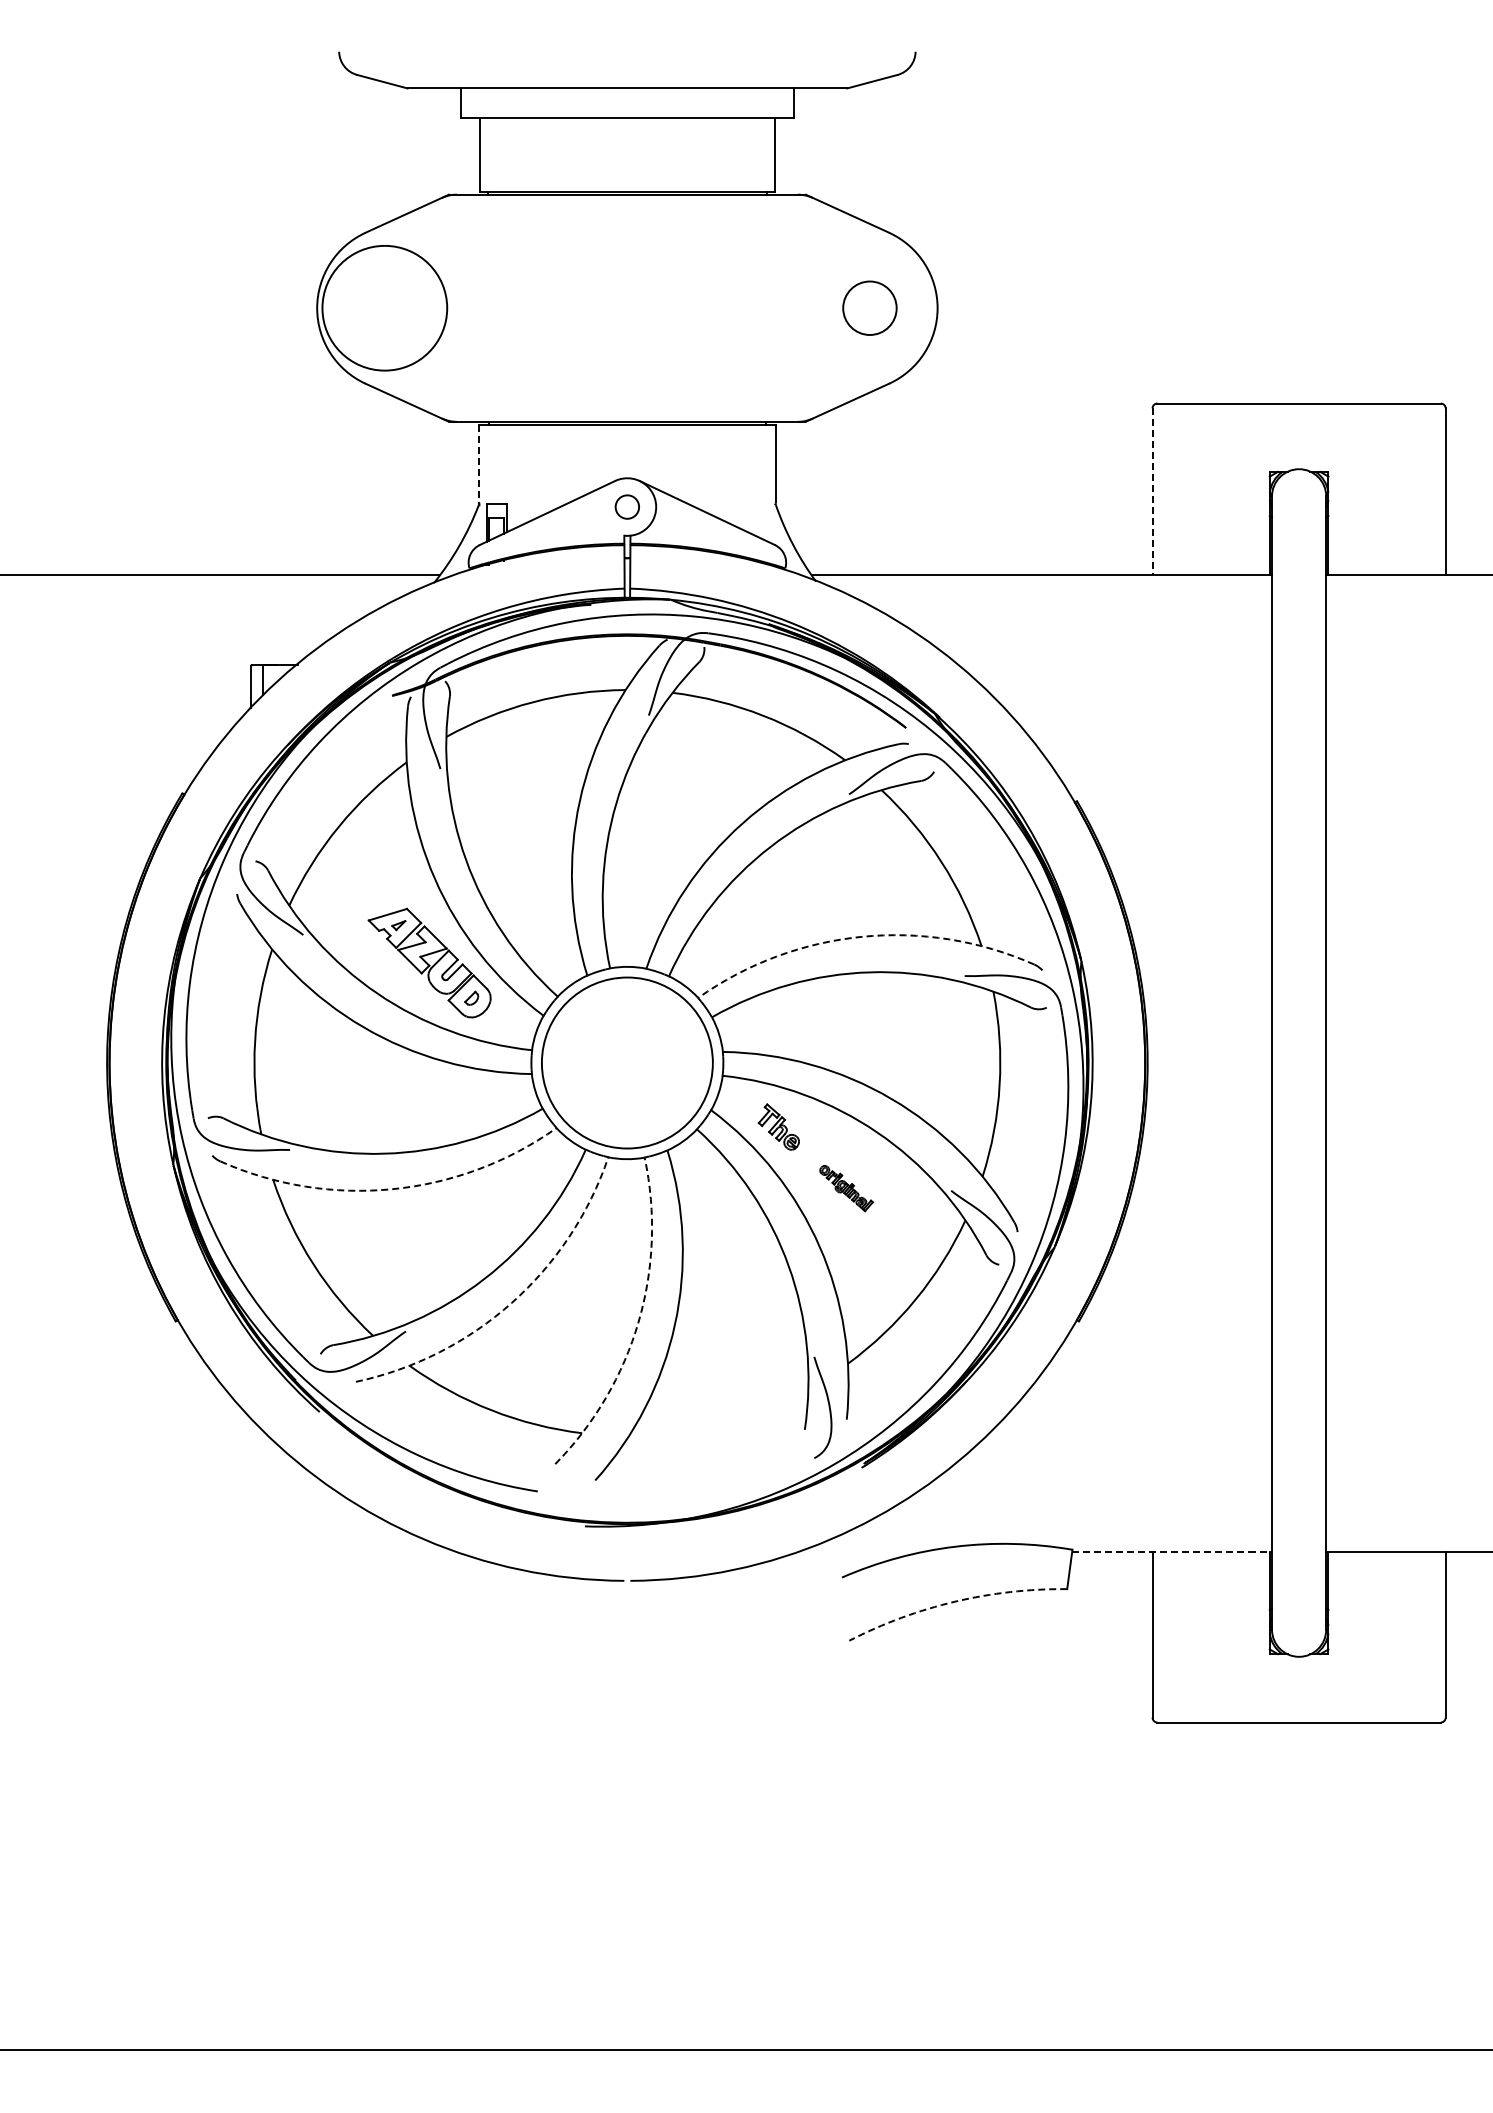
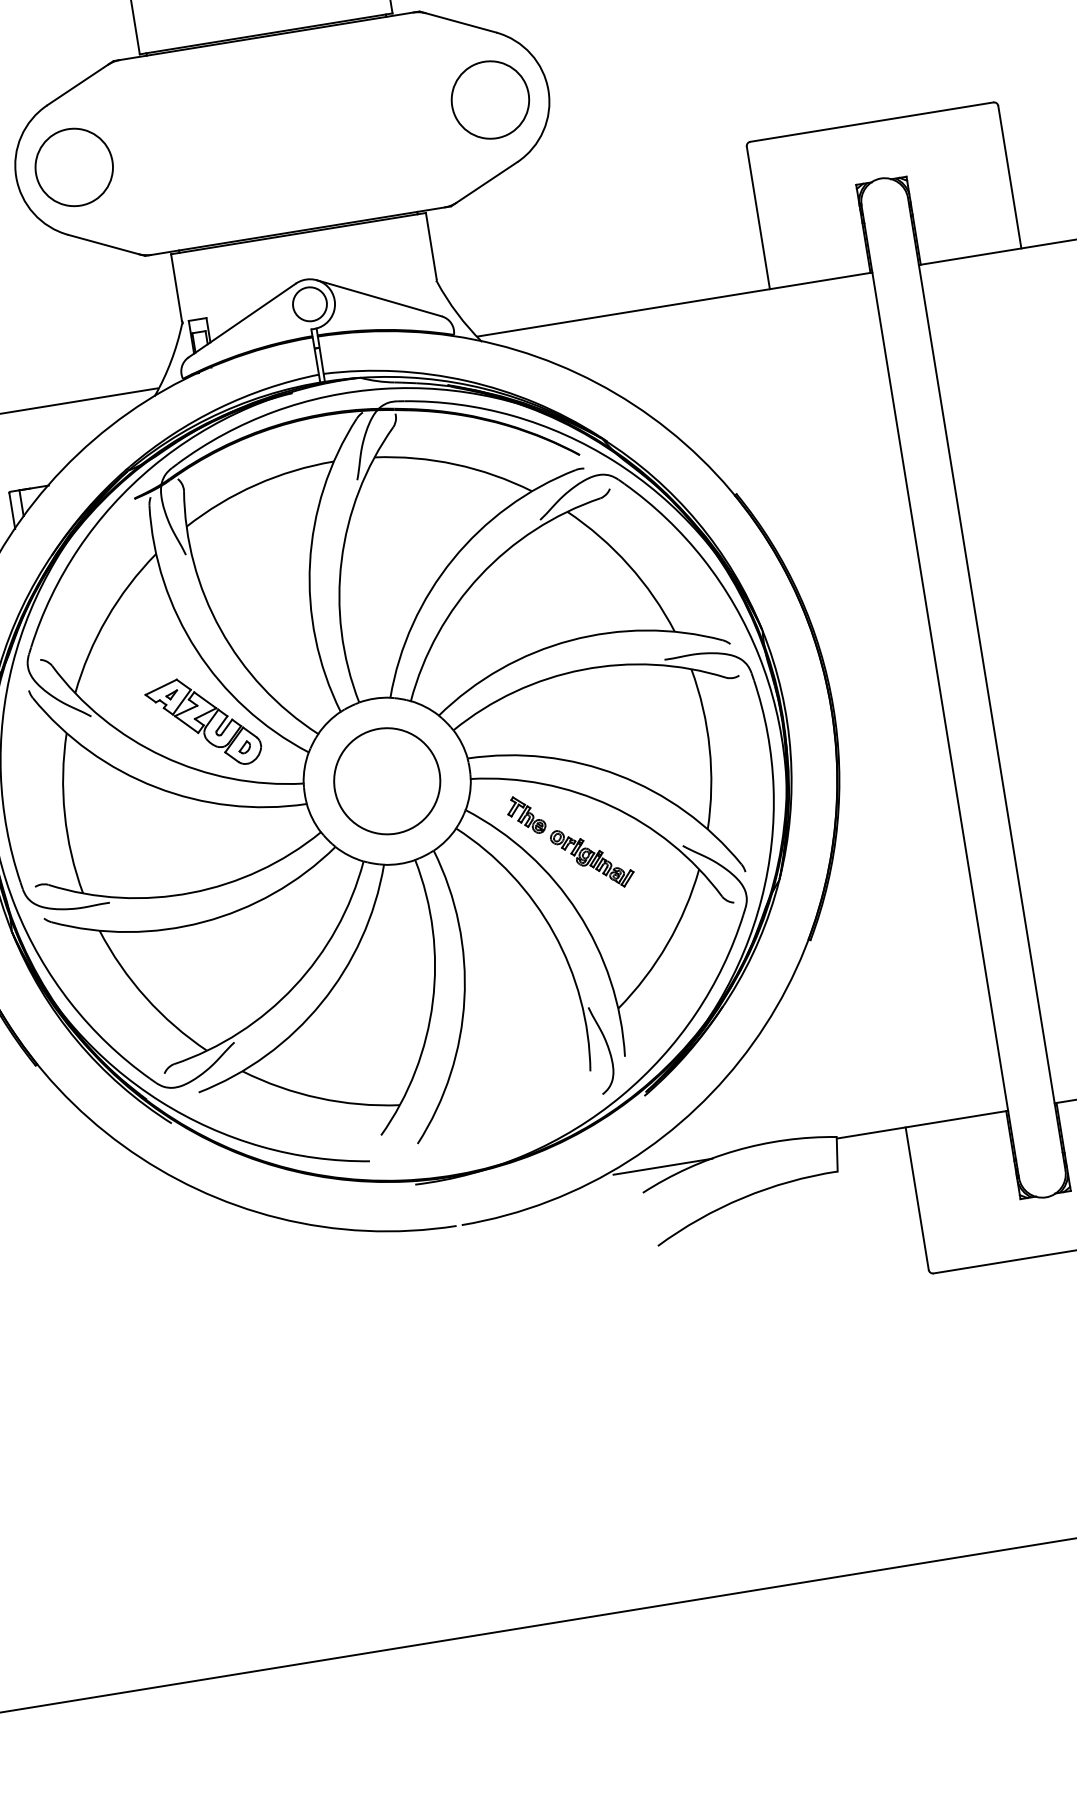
circle: (384, 307) -> (73, 166), size x0.71
circle: (869, 307) -> (489, 99), size x1.67
line: (478, 463) -> (176, 287), dashed -> solid
line: (1152, 491) -> (758, 217), dashed -> solid
circle: (626, 506) -> (309, 303), size x1.67
arc: (861, 936) -> (570, 640), dashed -> solid
circle: (627, 1062) -> (387, 780), size x0.71
part: (846, 1188) -> (592, 858), size x1.67
arc: (392, 1189) -> (203, 922), dashed -> solid
arc: (511, 1302) -> (321, 1002), dashed -> solid
arc: (638, 1322) -> (432, 1002), dashed -> solid
line: (869, 1551) -> (662, 1166), added
line: (1172, 1551) -> (922, 1124), dashed -> solid
arc: (955, 1601) -> (743, 1197), dashed -> solid

